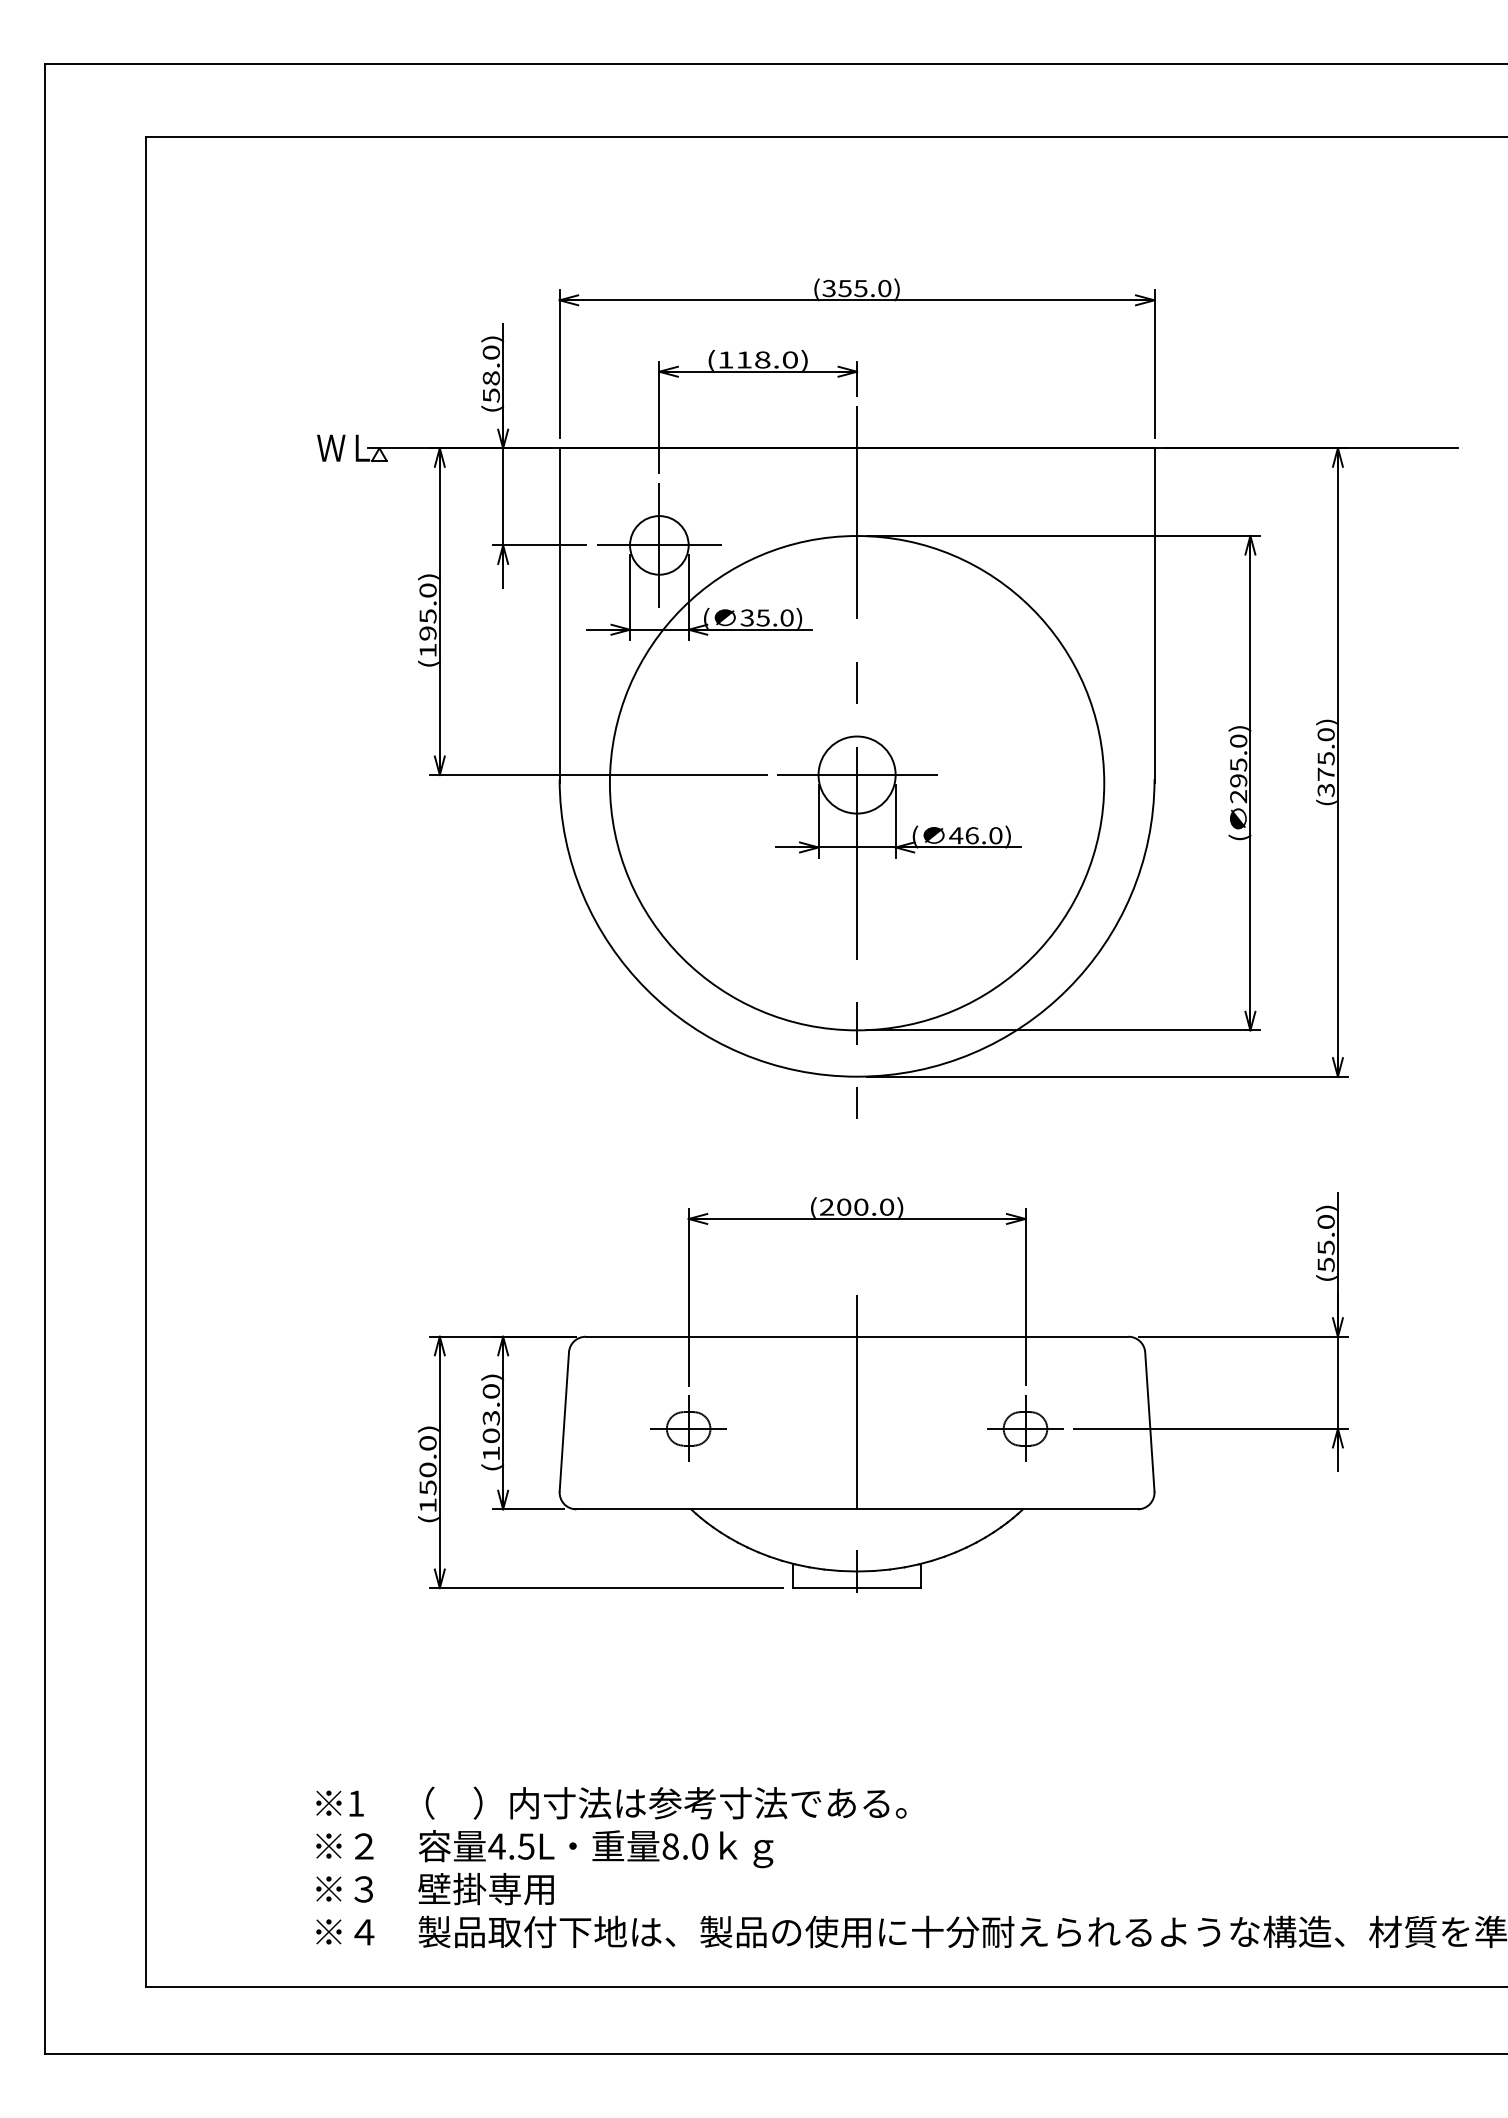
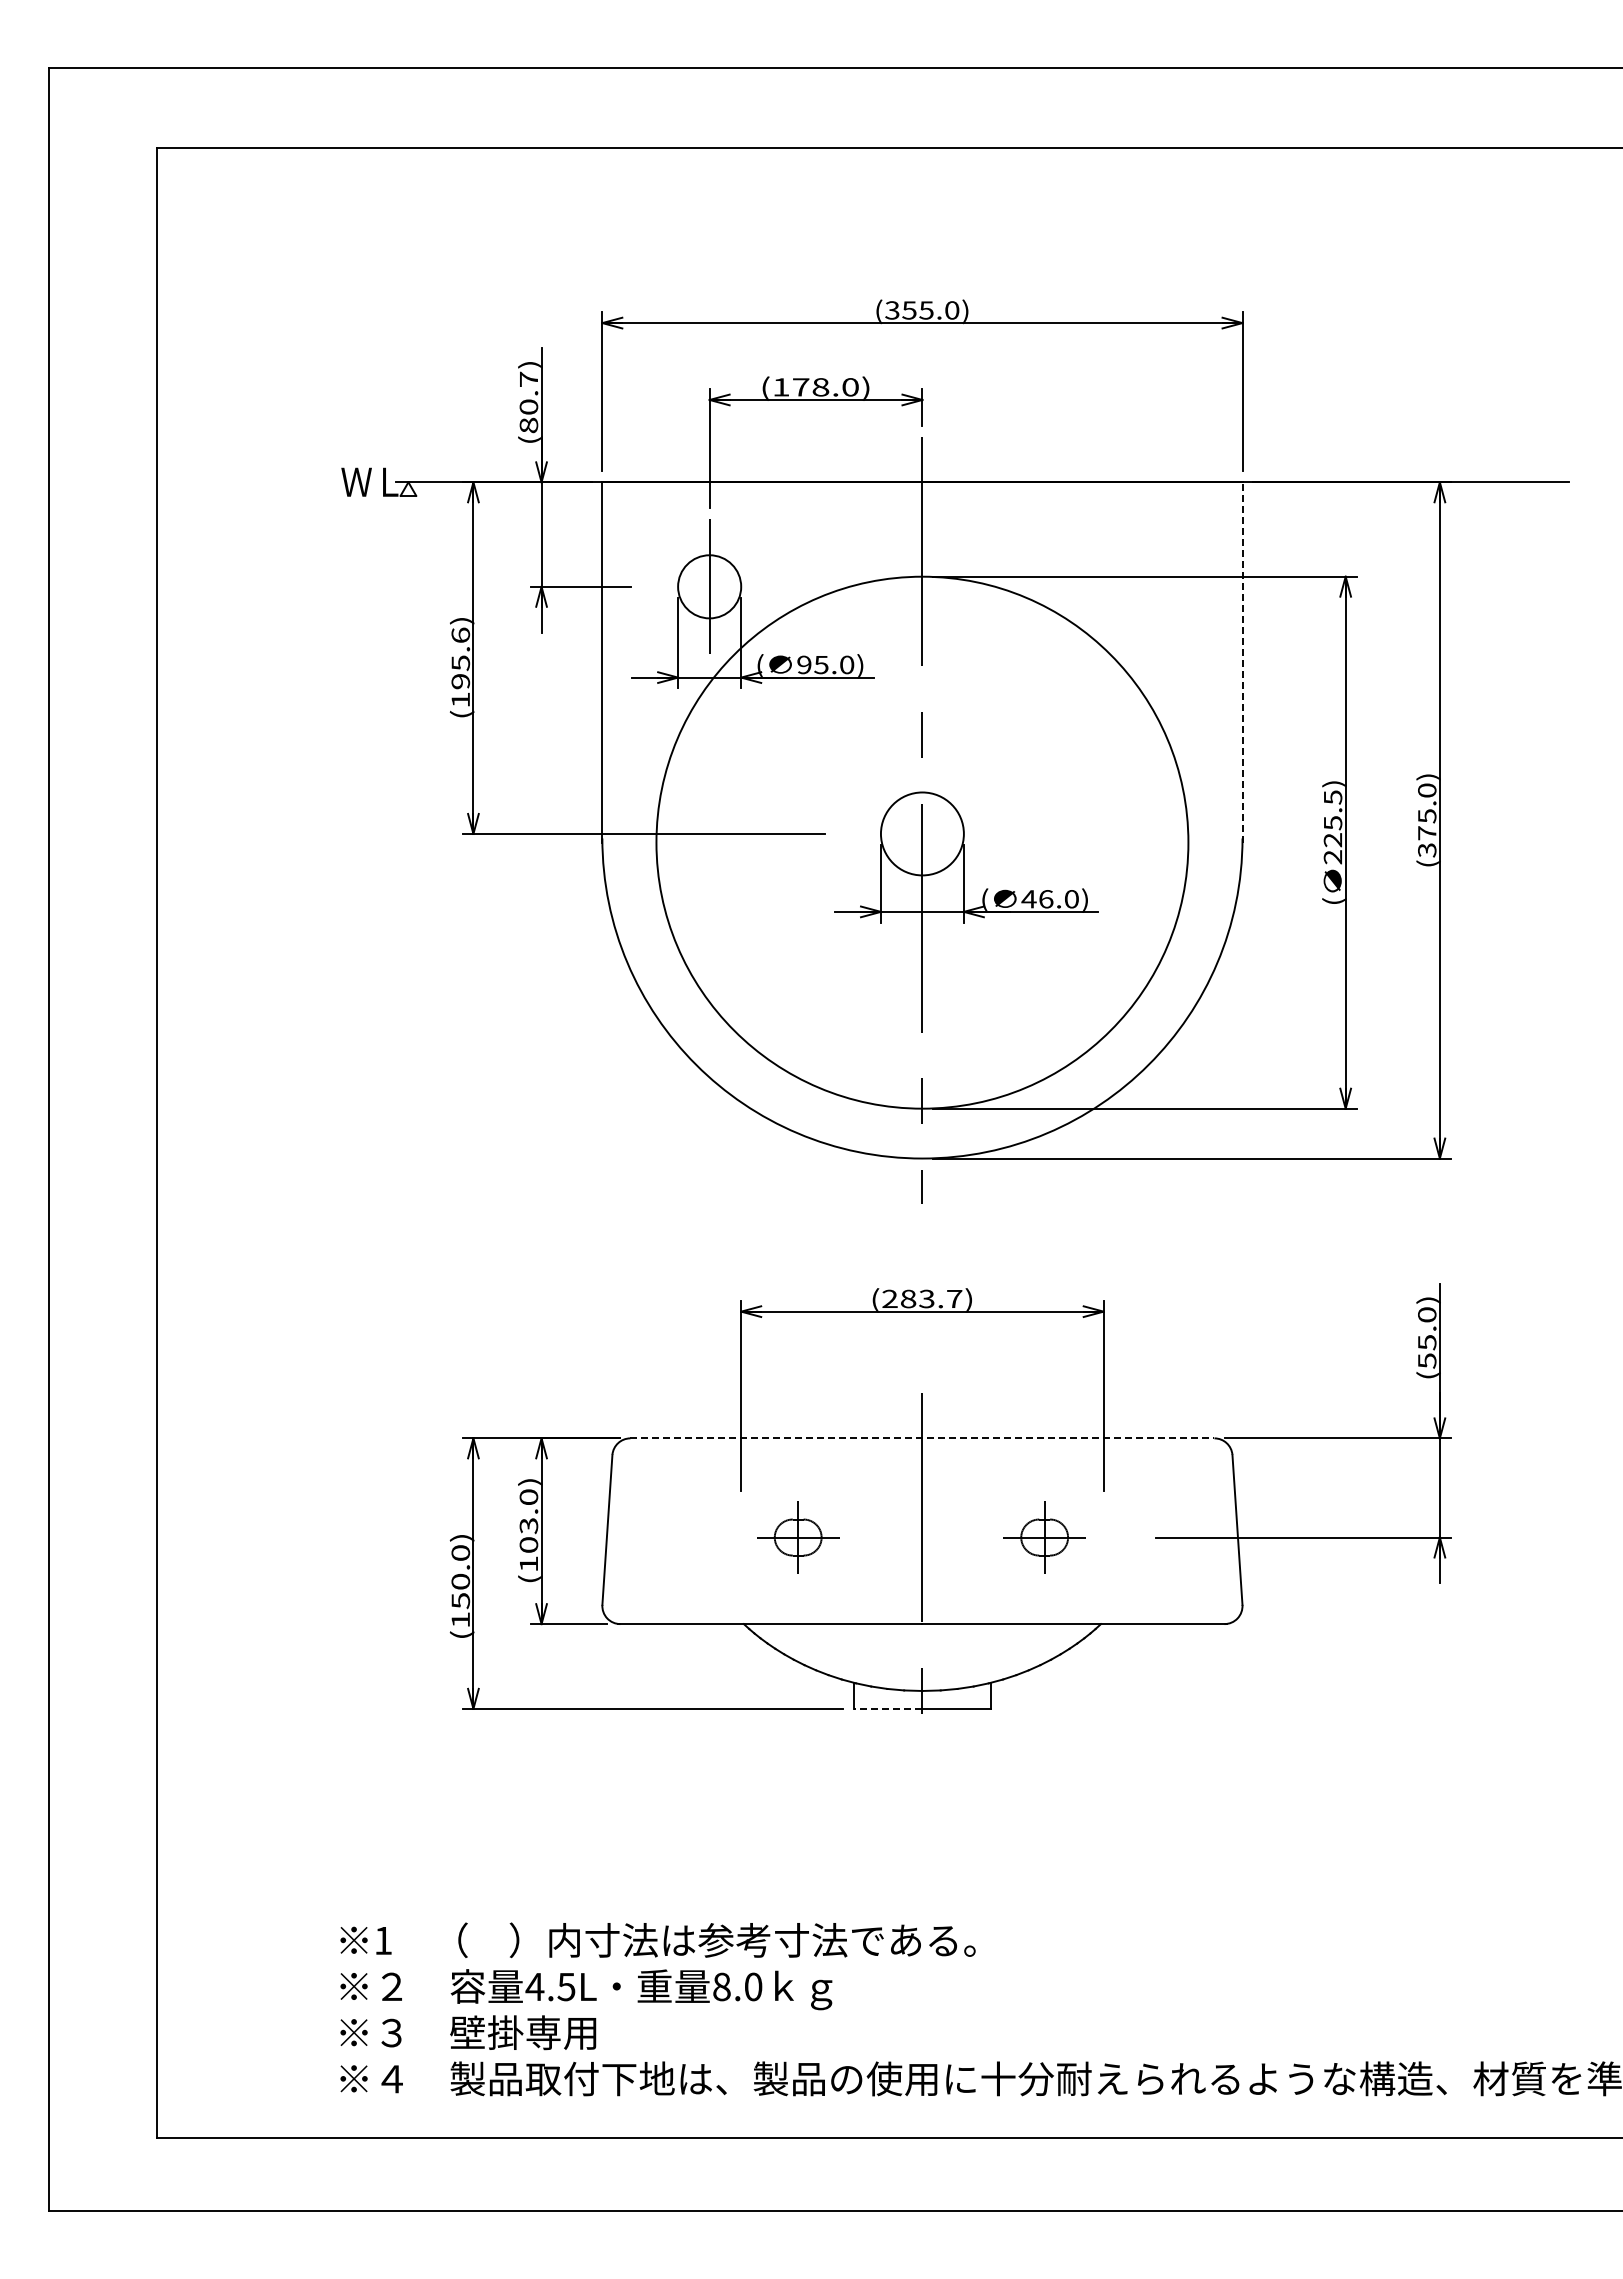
text: (744, 360) -> (801, 387), (118.0) -> (178.0)
text: (491, 374) -> (528, 402), (58.0) -> (80.7)
line: (659, 545) -> (709, 586), removed
text: (427, 589) -> (460, 634), (195.0) -> (195.6)
line: (1154, 615) -> (1242, 662), solid -> dashed
text: (747, 618) -> (804, 665), 35.0) -> 95.0)
text: (1238, 760) -> (1332, 818), 295.0) -> 225.5)
line: (857, 774) -> (922, 833), removed
text: (865, 1206) -> (931, 1298), (200.0) -> (283.7)
line: (857, 1336) -> (922, 1438), solid -> dashed
part: (688, 1428) -> (798, 1537), moved
part: (1025, 1428) -> (1044, 1537), moved
line: (824, 1587) -> (887, 1708), solid -> dashed

